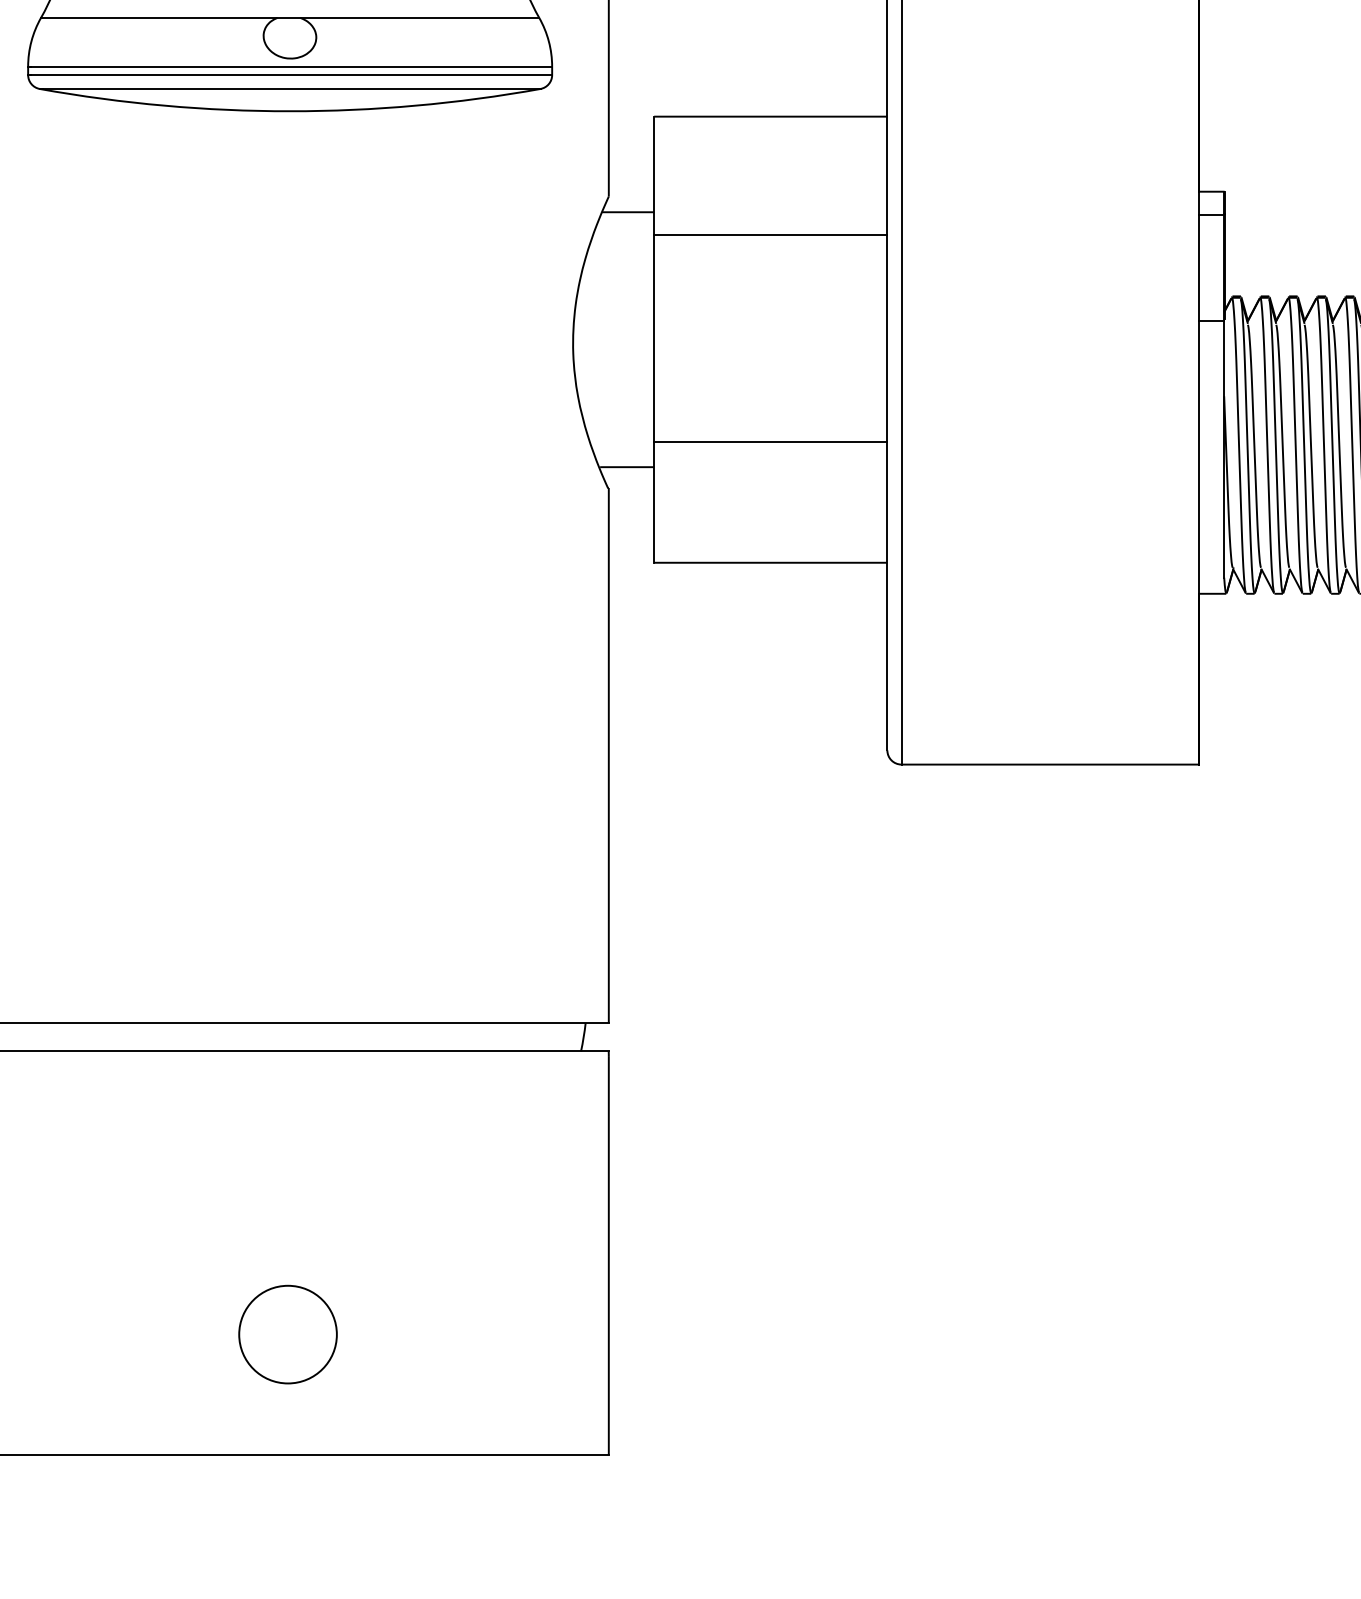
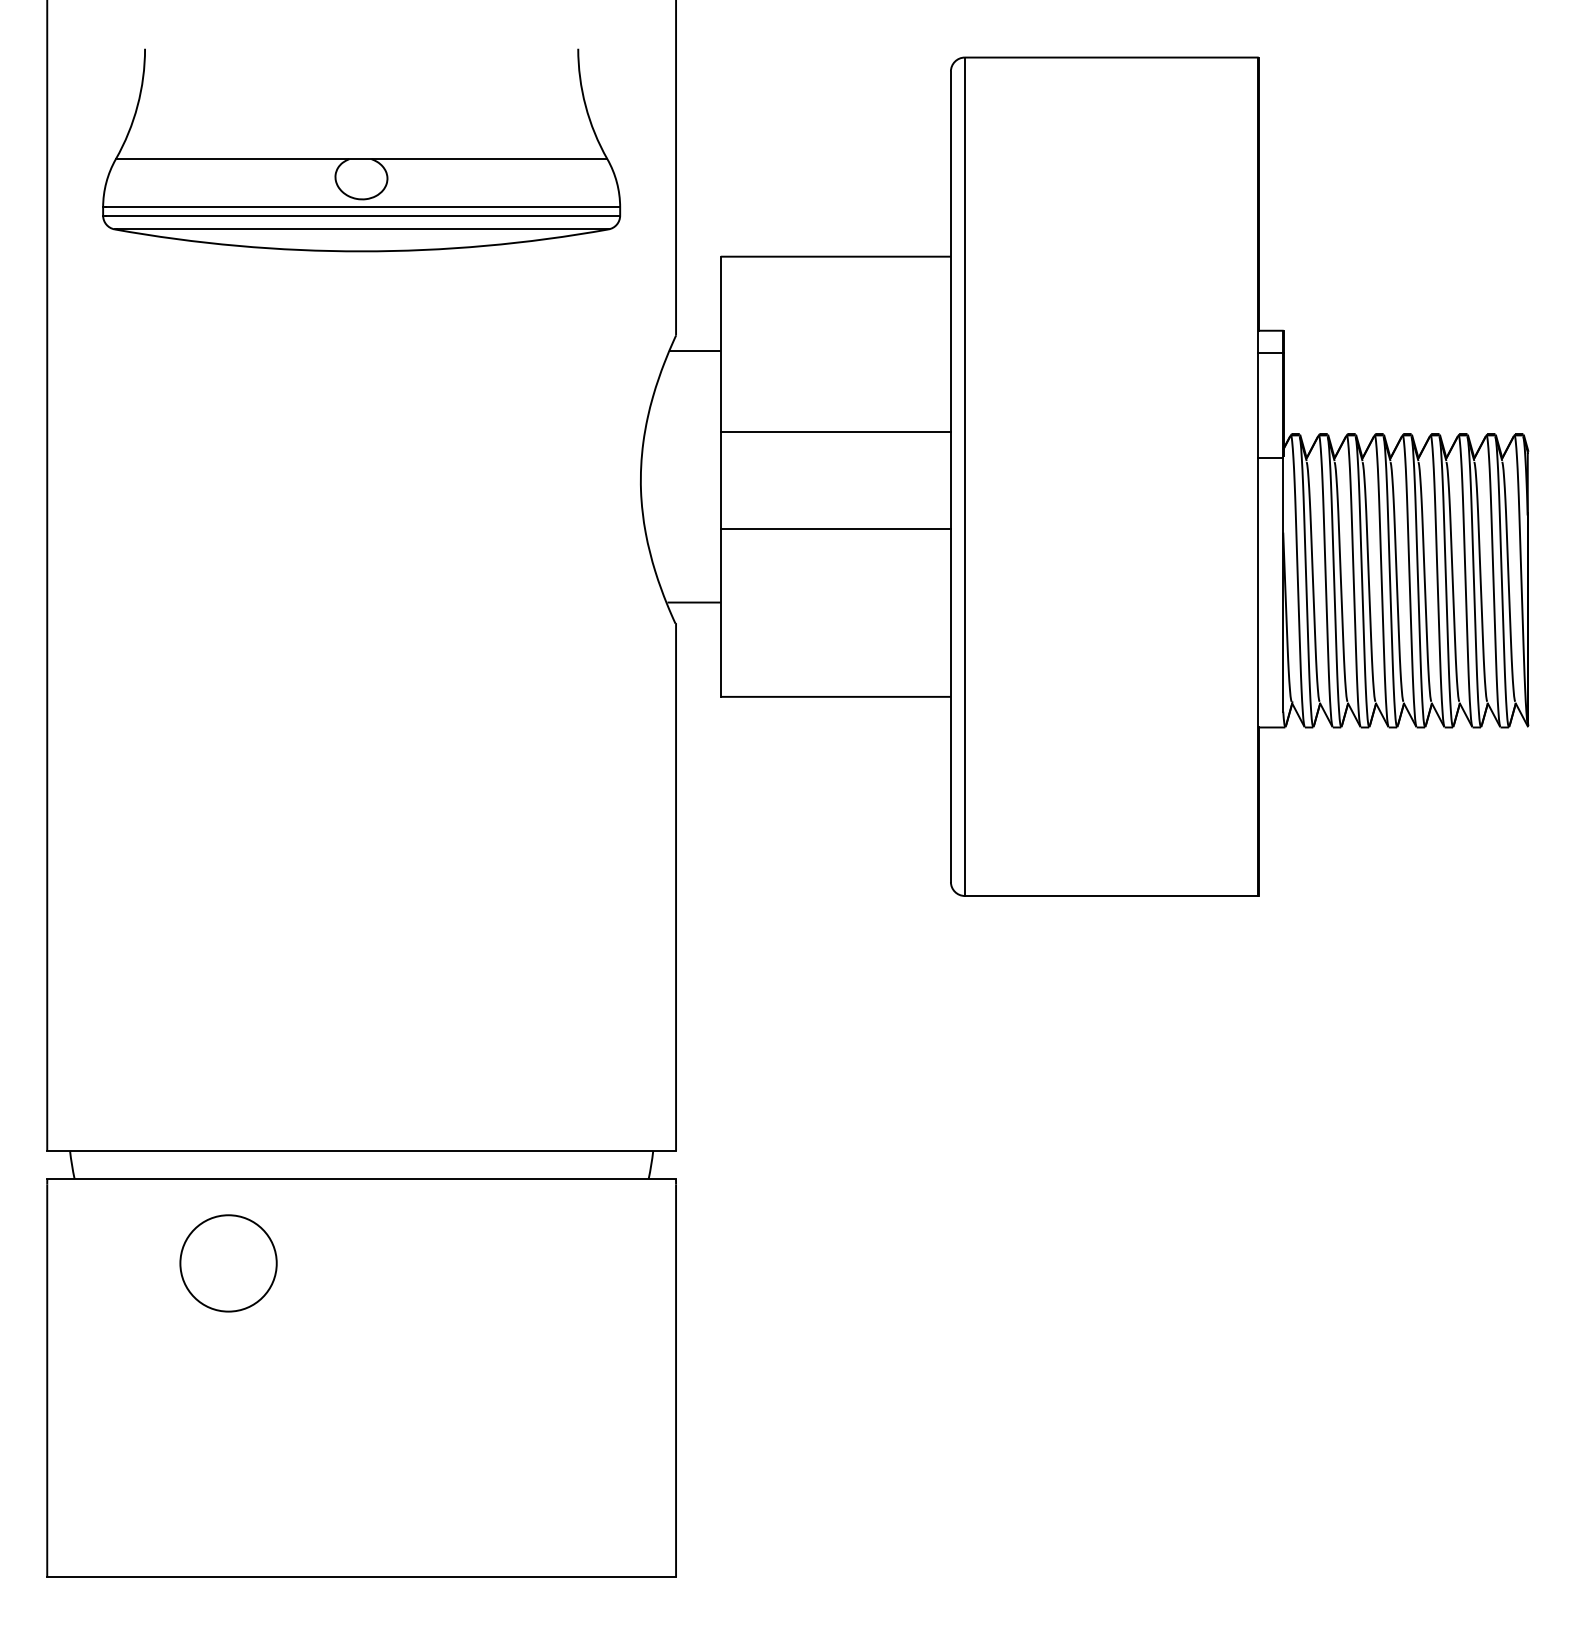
line: (770, 235) -> (835, 431), moved
line: (770, 442) -> (835, 529), moved
circle: (287, 1334) -> (228, 1263), moved

